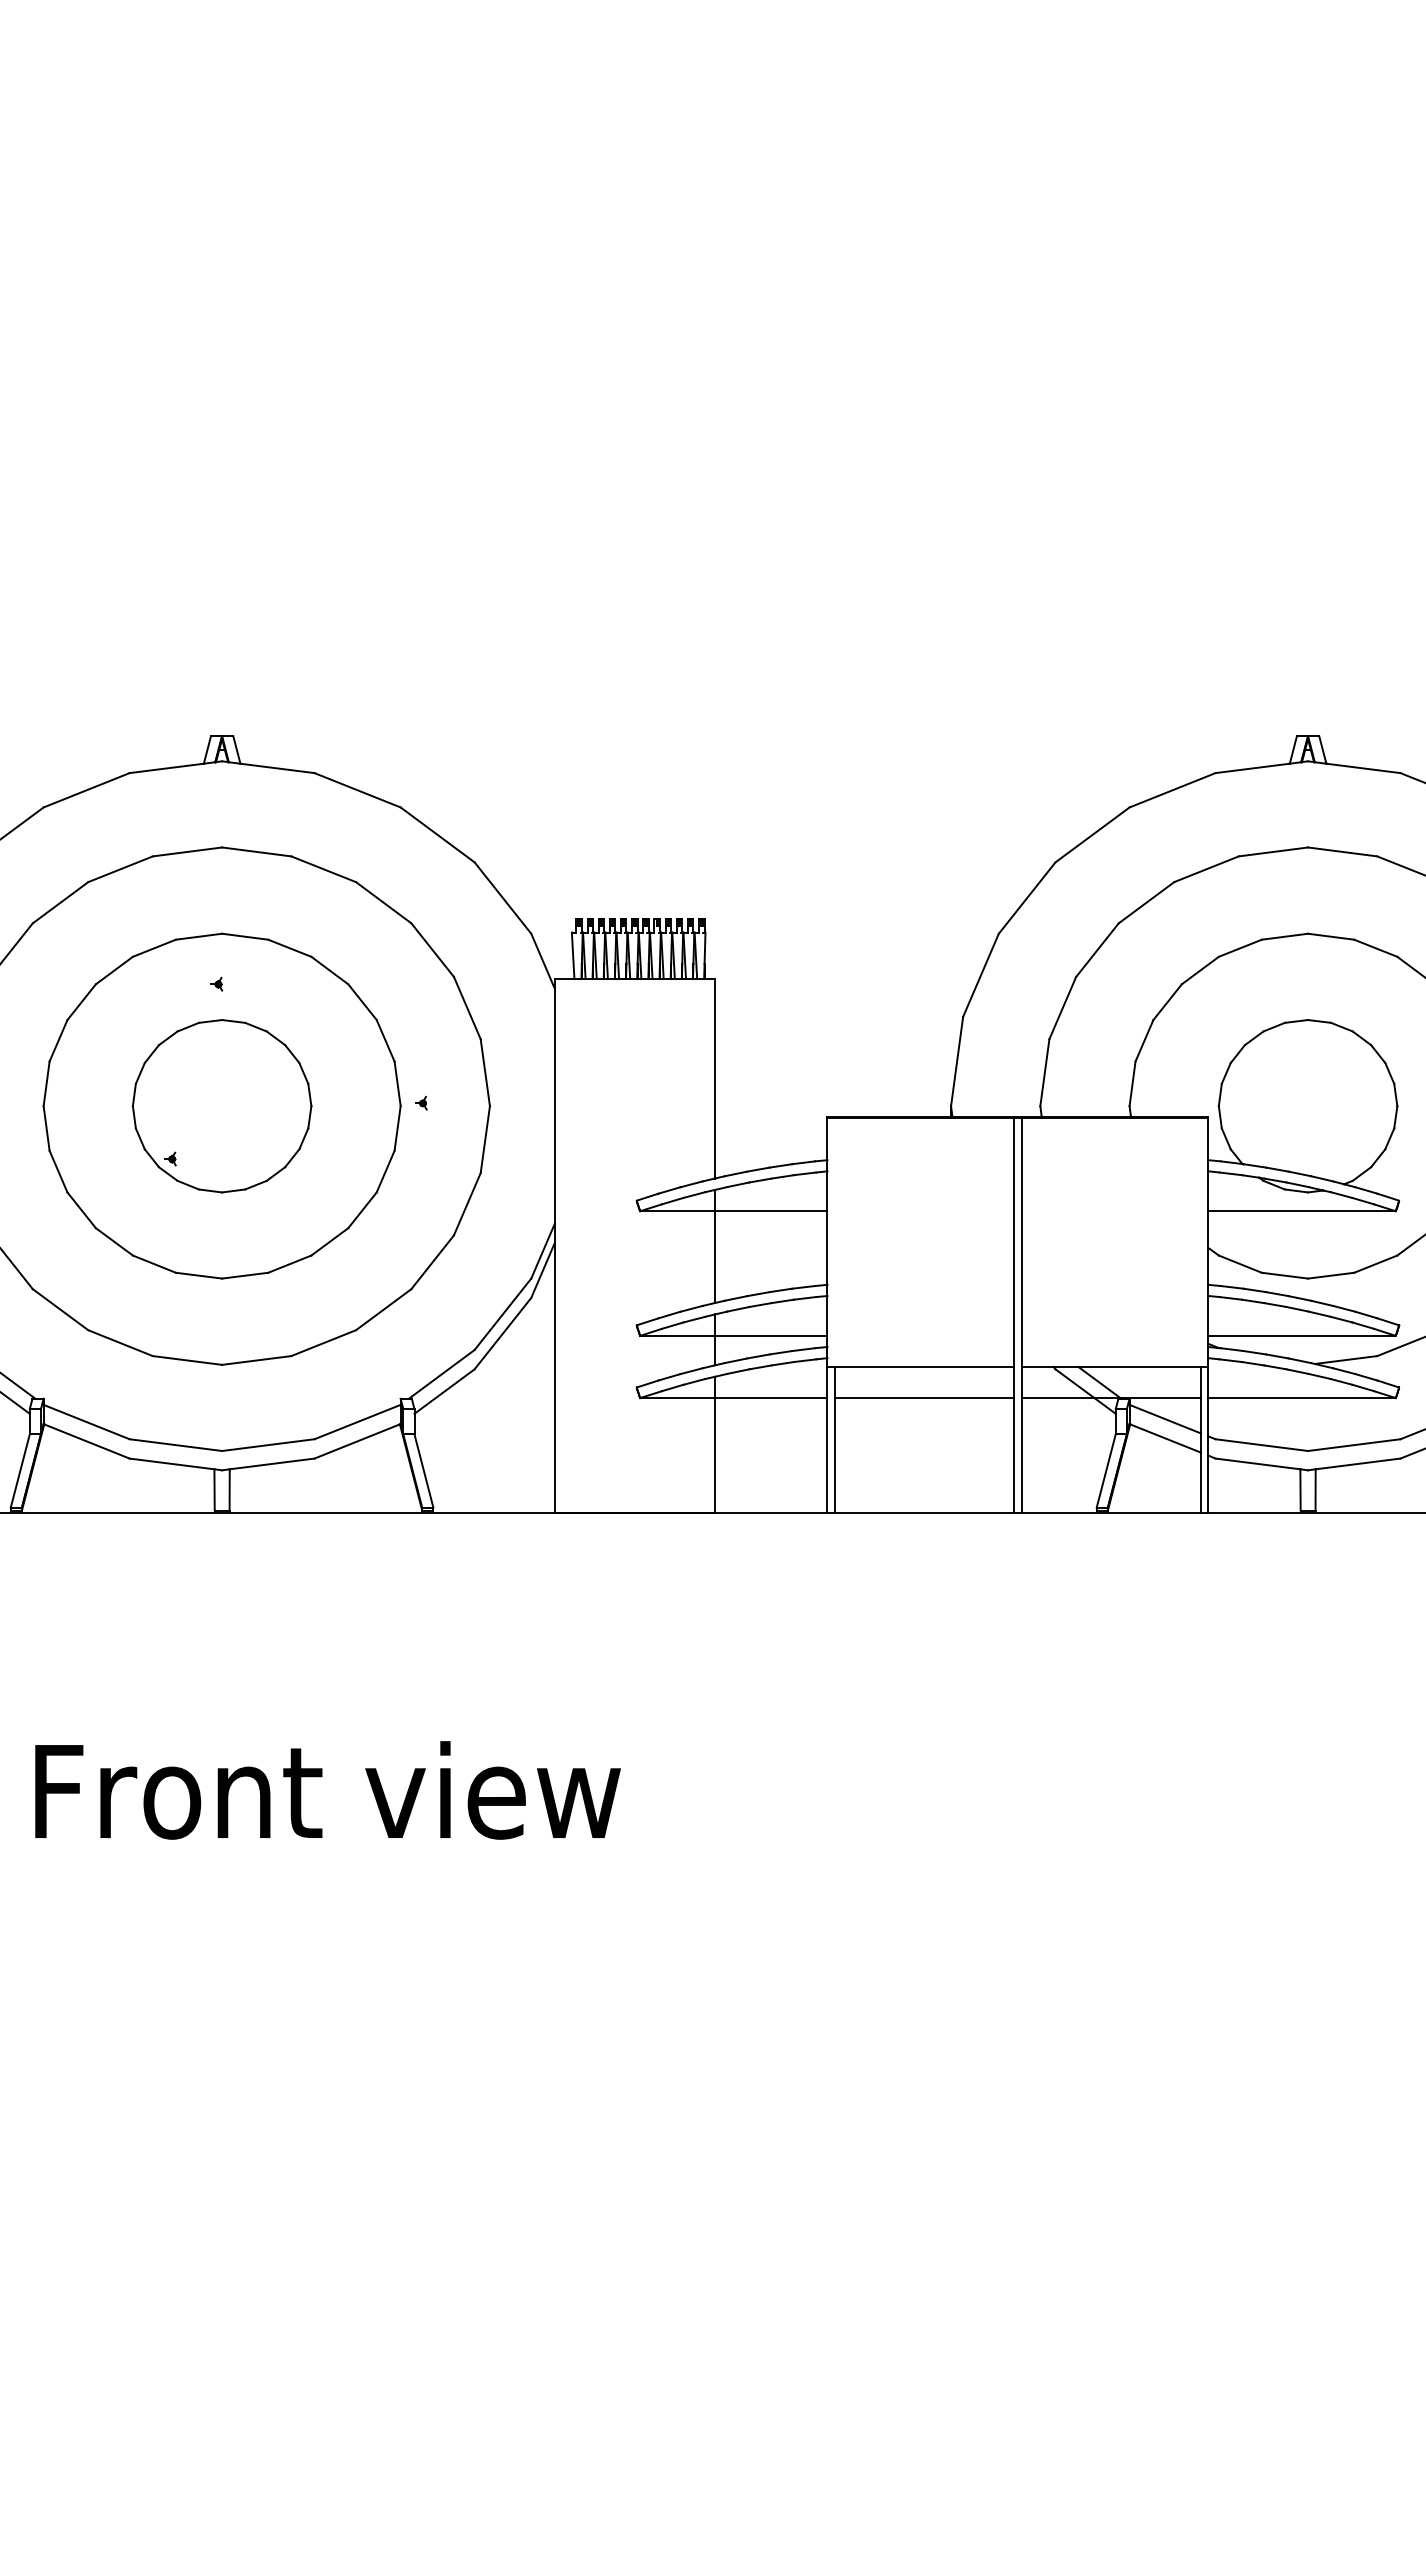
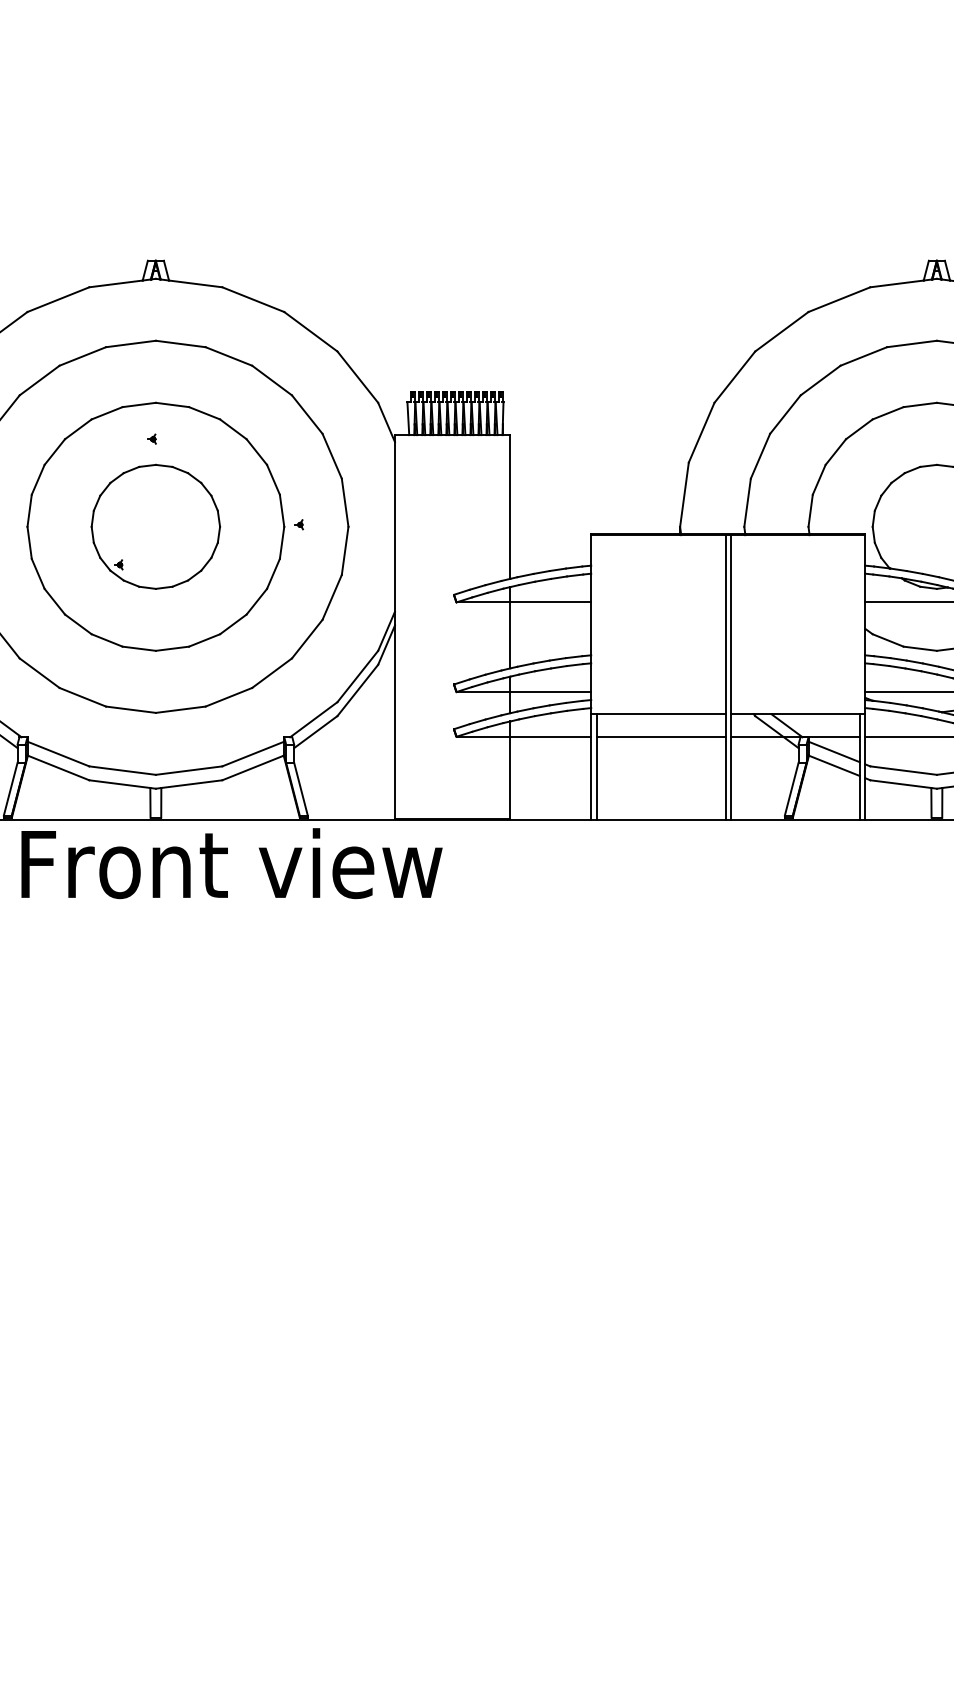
text: (327, 1790) -> (231, 863), moved

